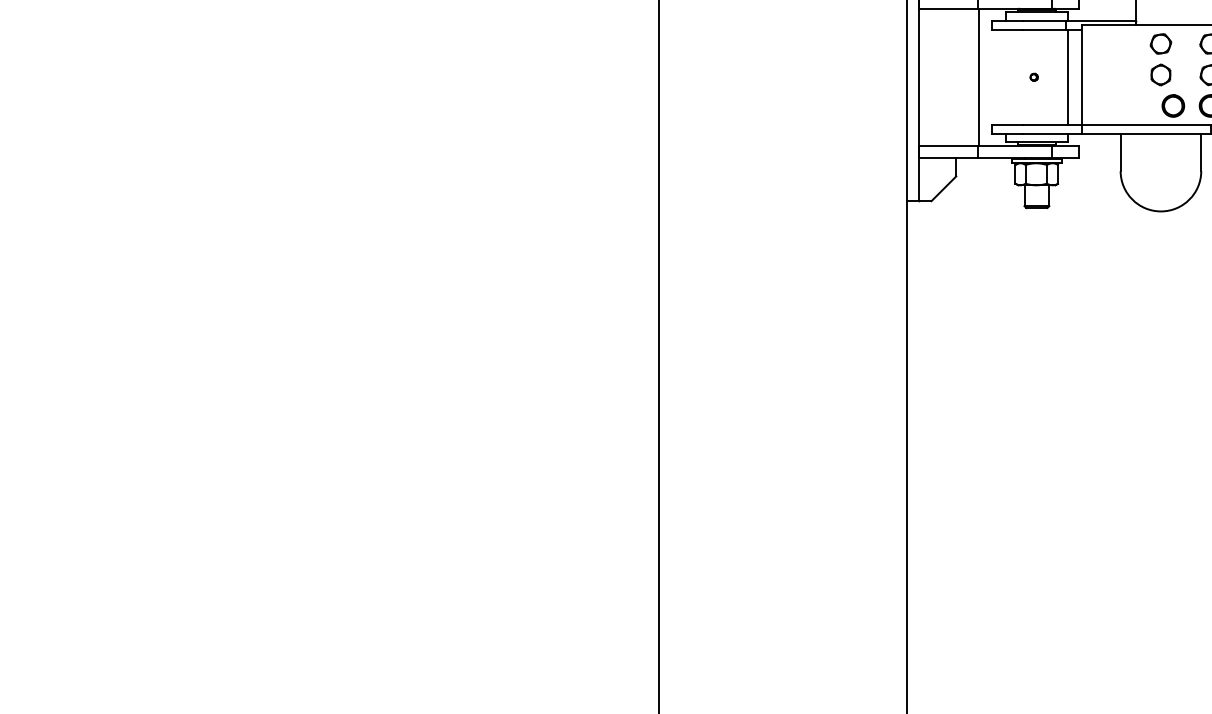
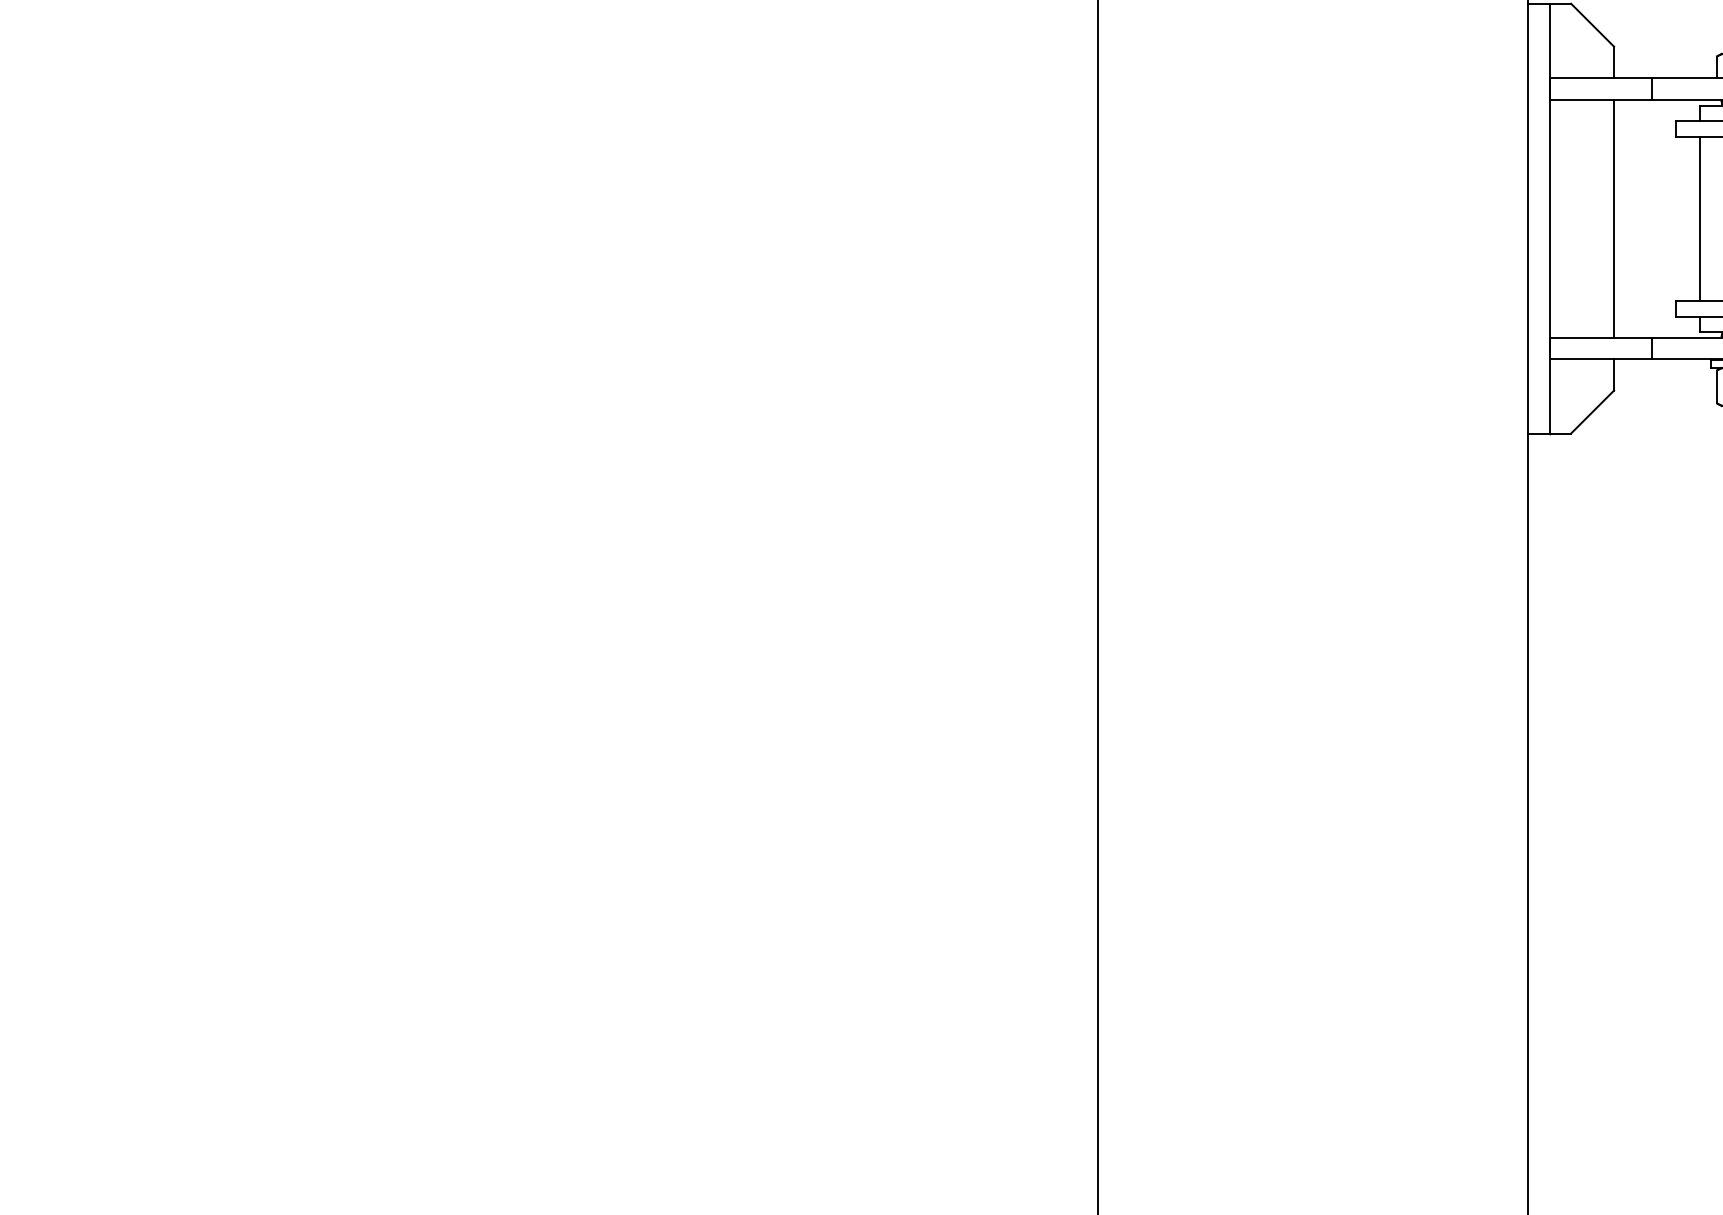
line: (979, 76) -> (1614, 217), moved
line: (1005, 77) -> (1699, 219), added

